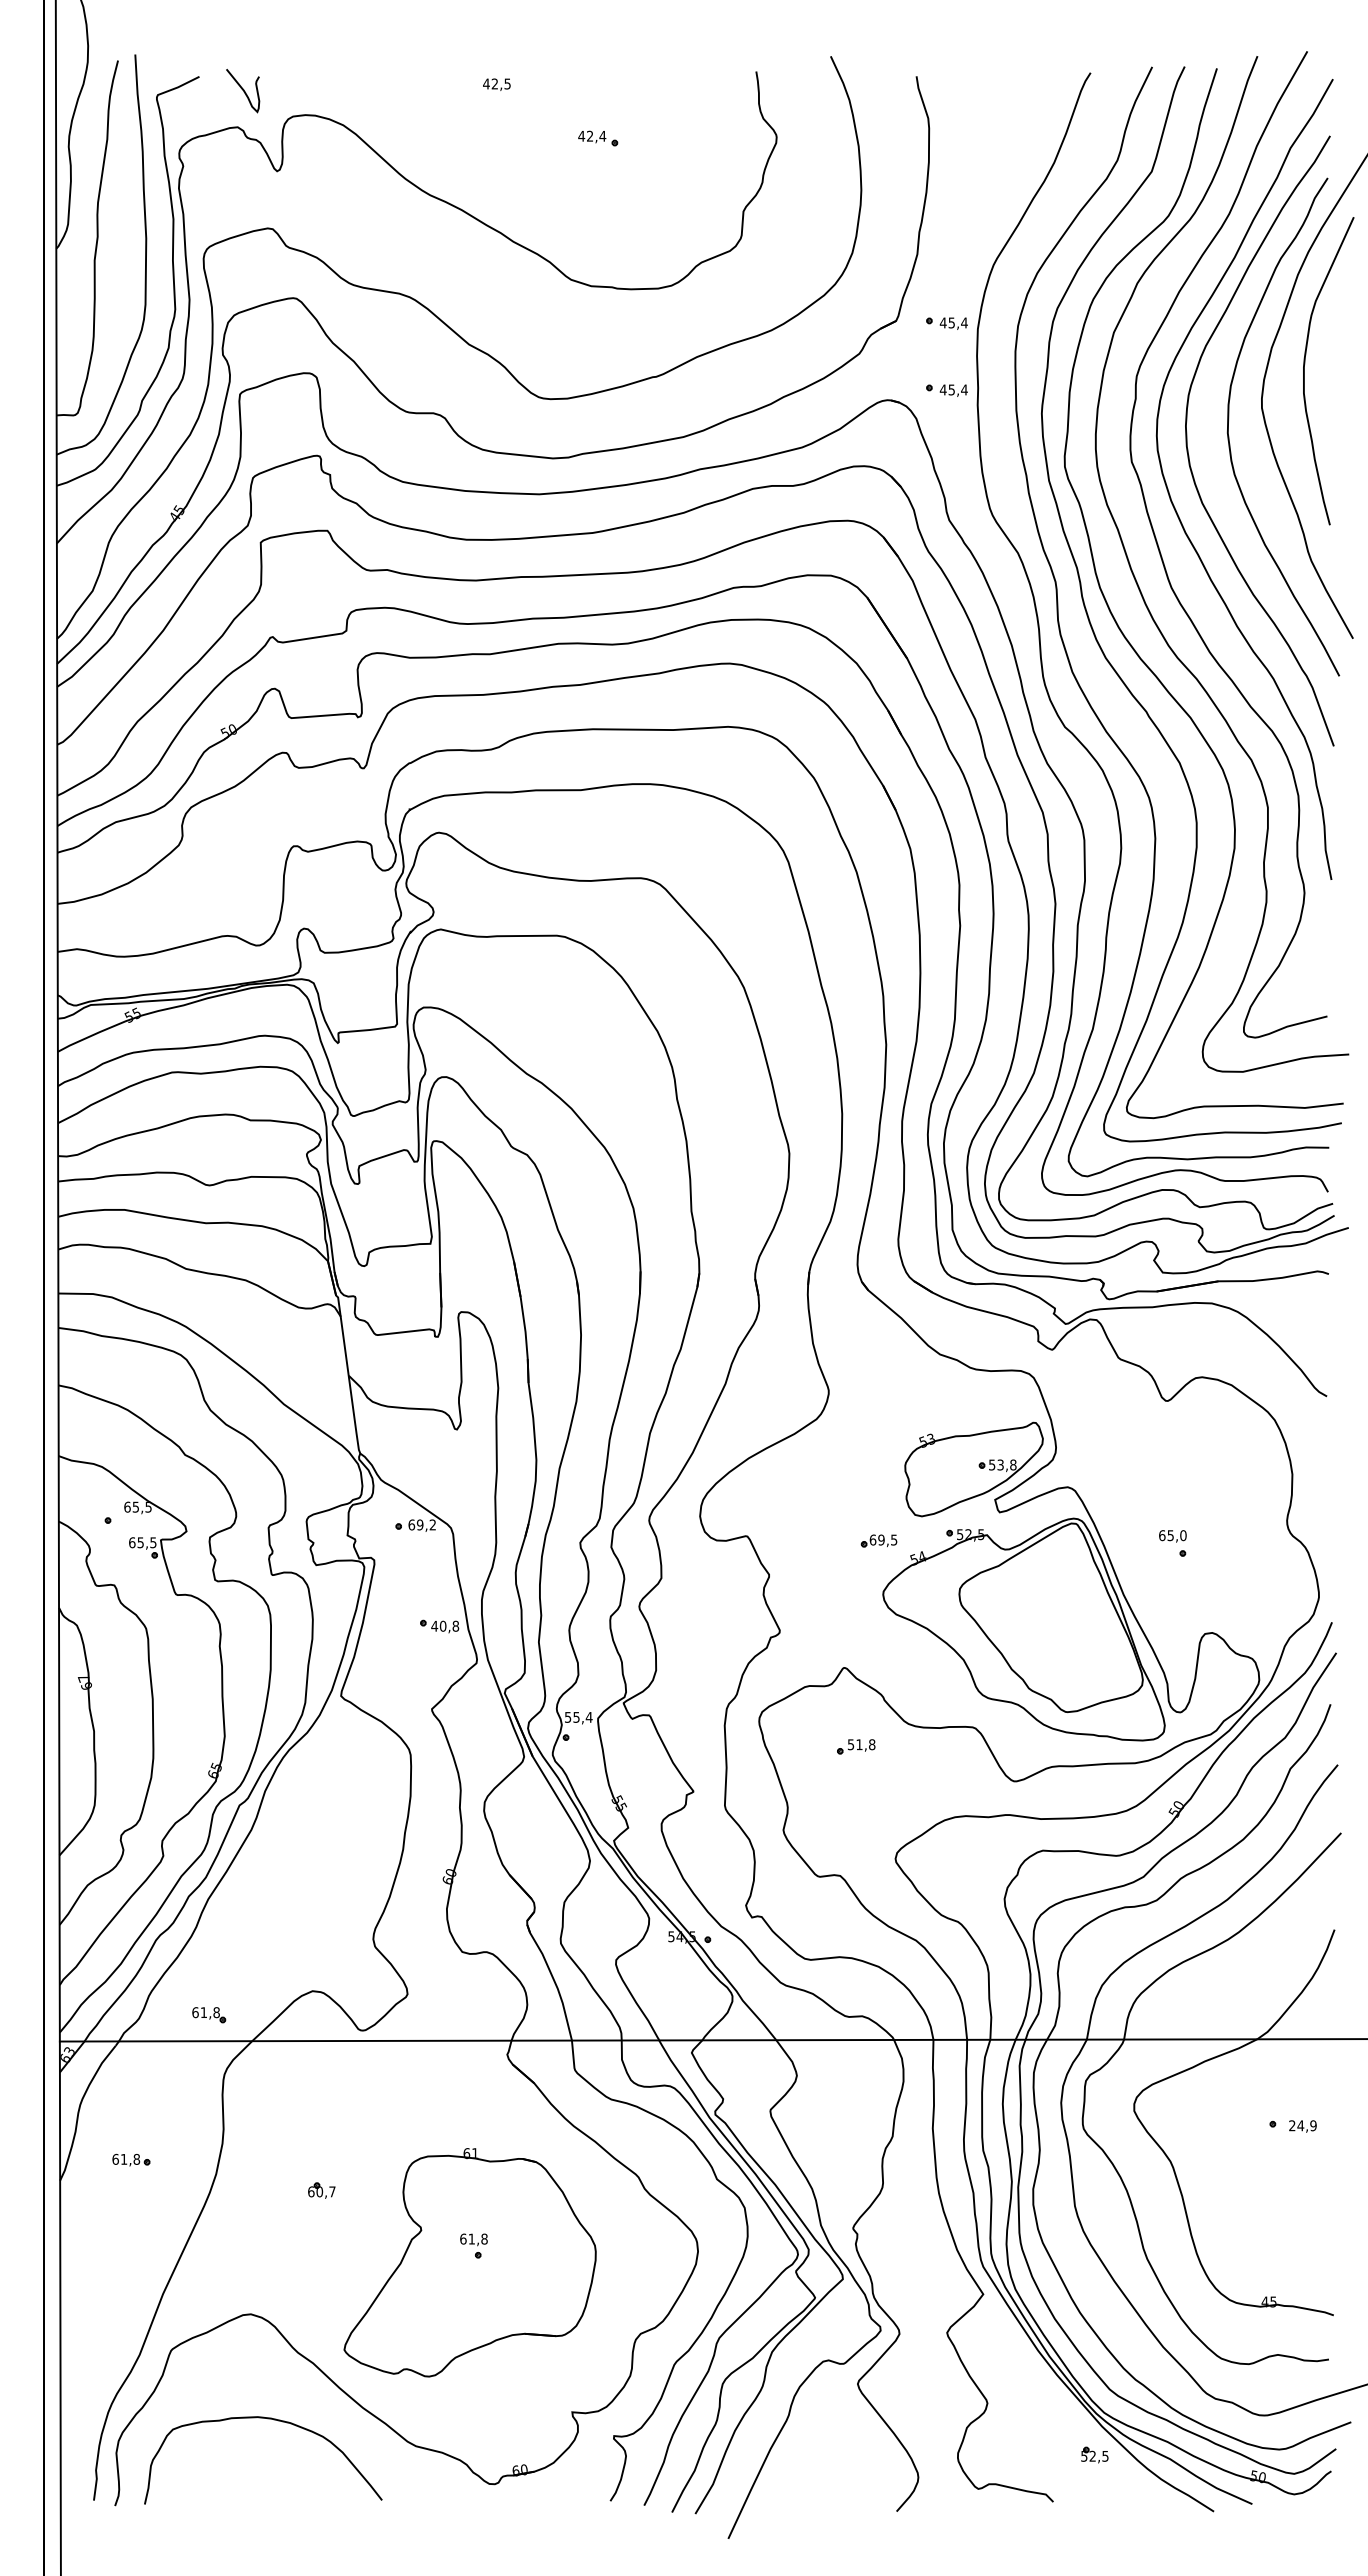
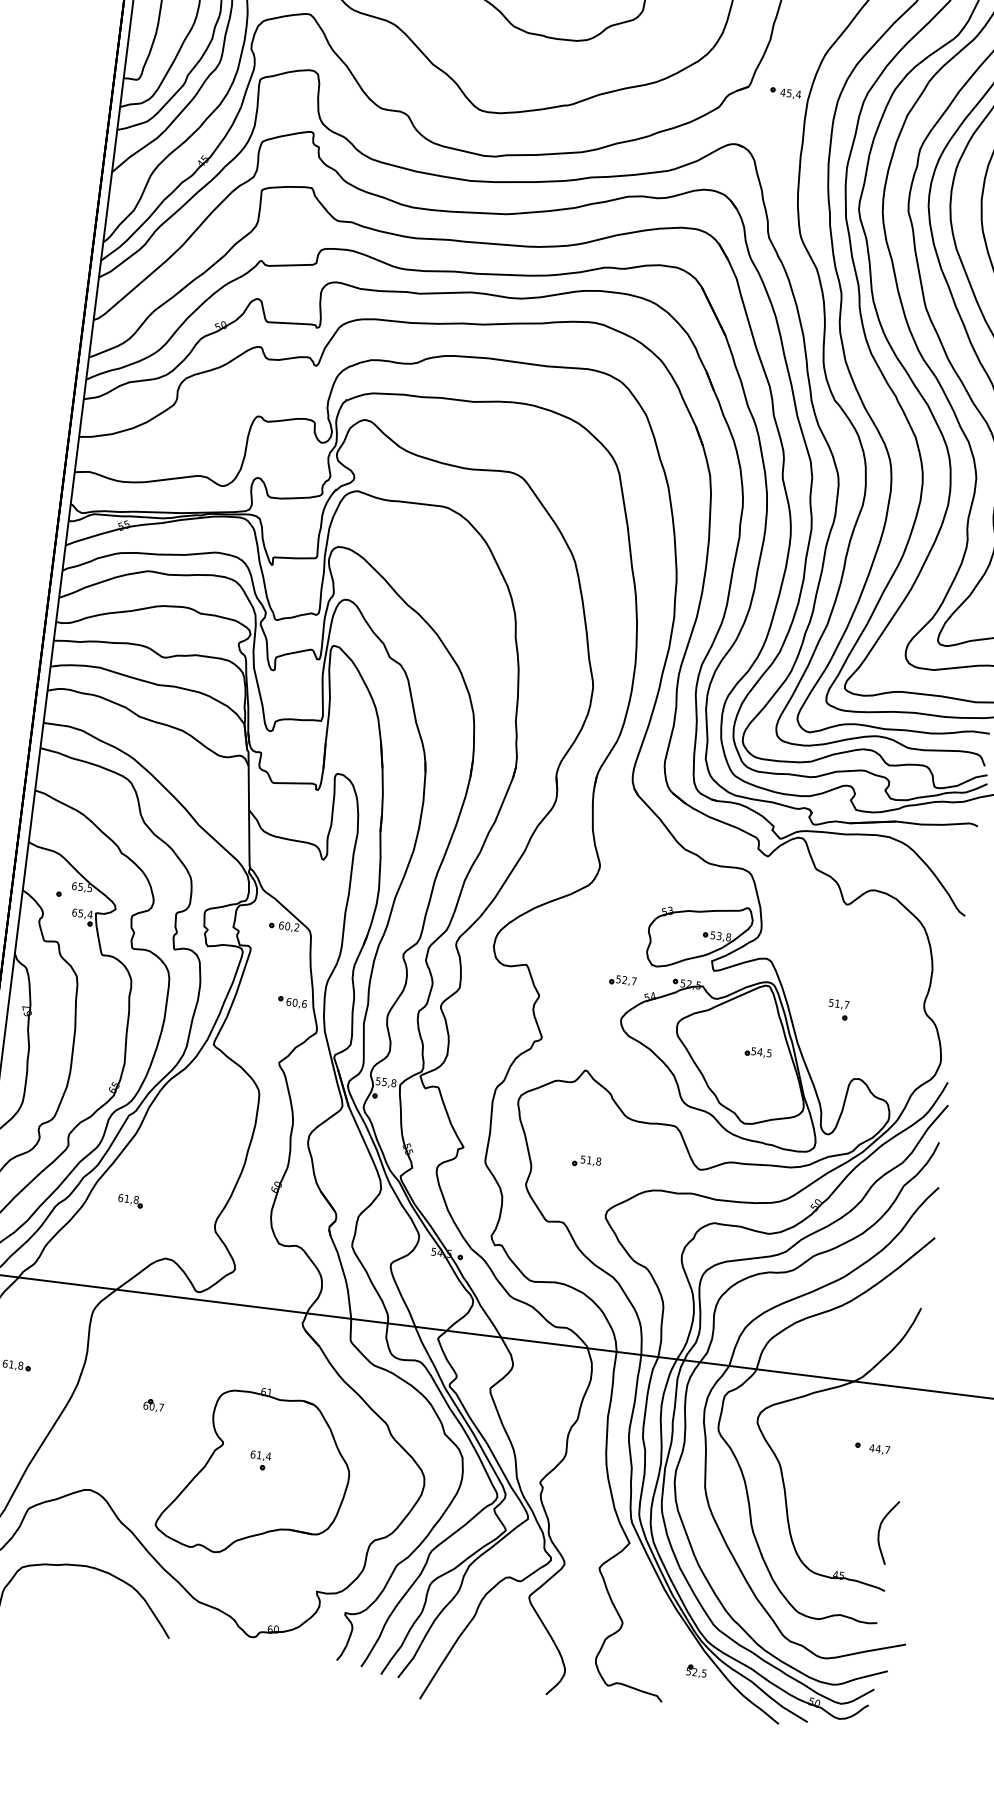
part: (946, 390) -> (779, 142), removed
text: (420, 1524) -> (287, 926), 69,2 -> 60,2
text: (1172, 1535) -> (838, 1003), 65,0 -> 51,7
text: (883, 1539) -> (626, 979), 69,5 -> 52,7
text: (152, 1542) -> (89, 914), 65,5 -> 65,4
part: (1072, 1614) -> (758, 1052), added
text: (445, 1625) -> (296, 1002), 40,8 -> 60,6
text: (588, 1716) -> (393, 1082), 55,4 -> 55,8
part: (856, 1746) -> (587, 1161), moved
part: (209, 2015) -> (130, 1201), moved
text: (1302, 2125) -> (879, 1448), 24,9 -> 44,7
curve: (1316, 2236) -> (879, 1531), added
text: (484, 2238) -> (268, 1456), 61,8 -> 61,4

